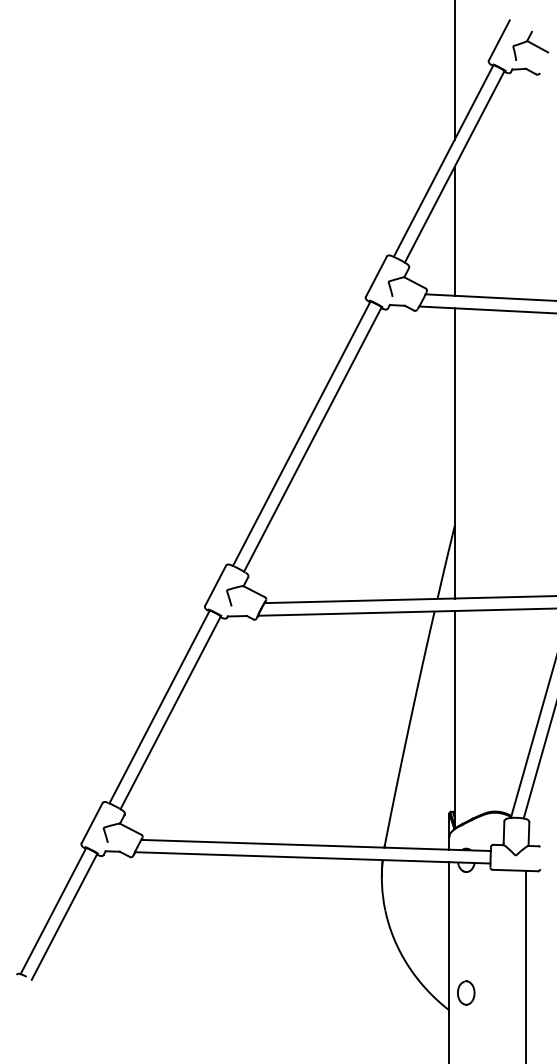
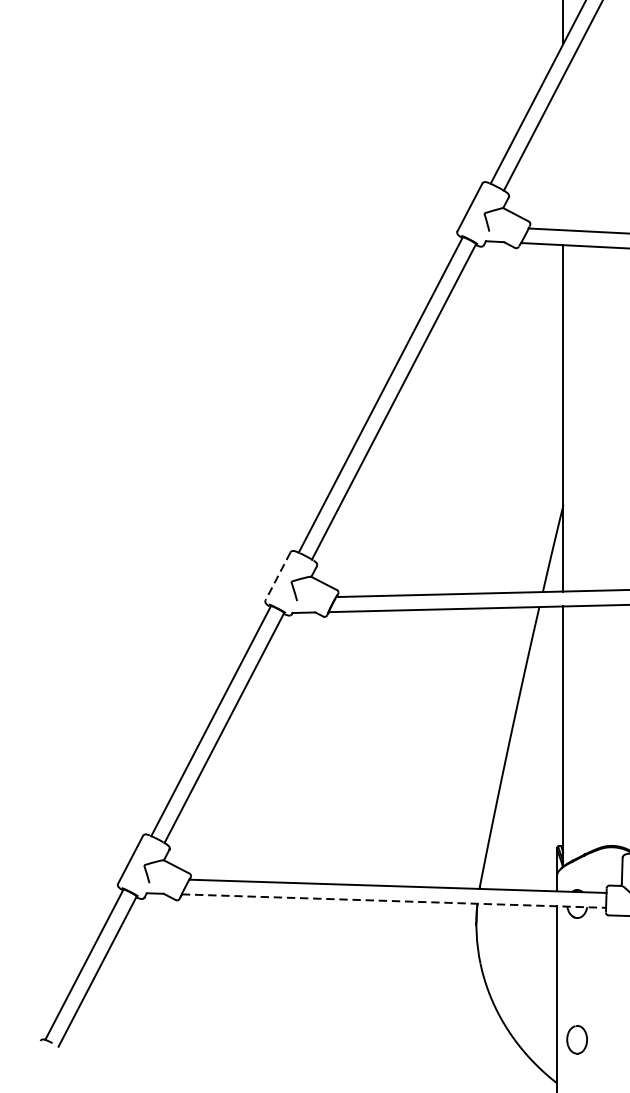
line: (454, 230) -> (563, 152), removed
line: (215, 585) -> (277, 576), solid -> dashed
line: (312, 857) -> (393, 900), solid -> dashed
part: (466, 992) -> (577, 1039), moved

